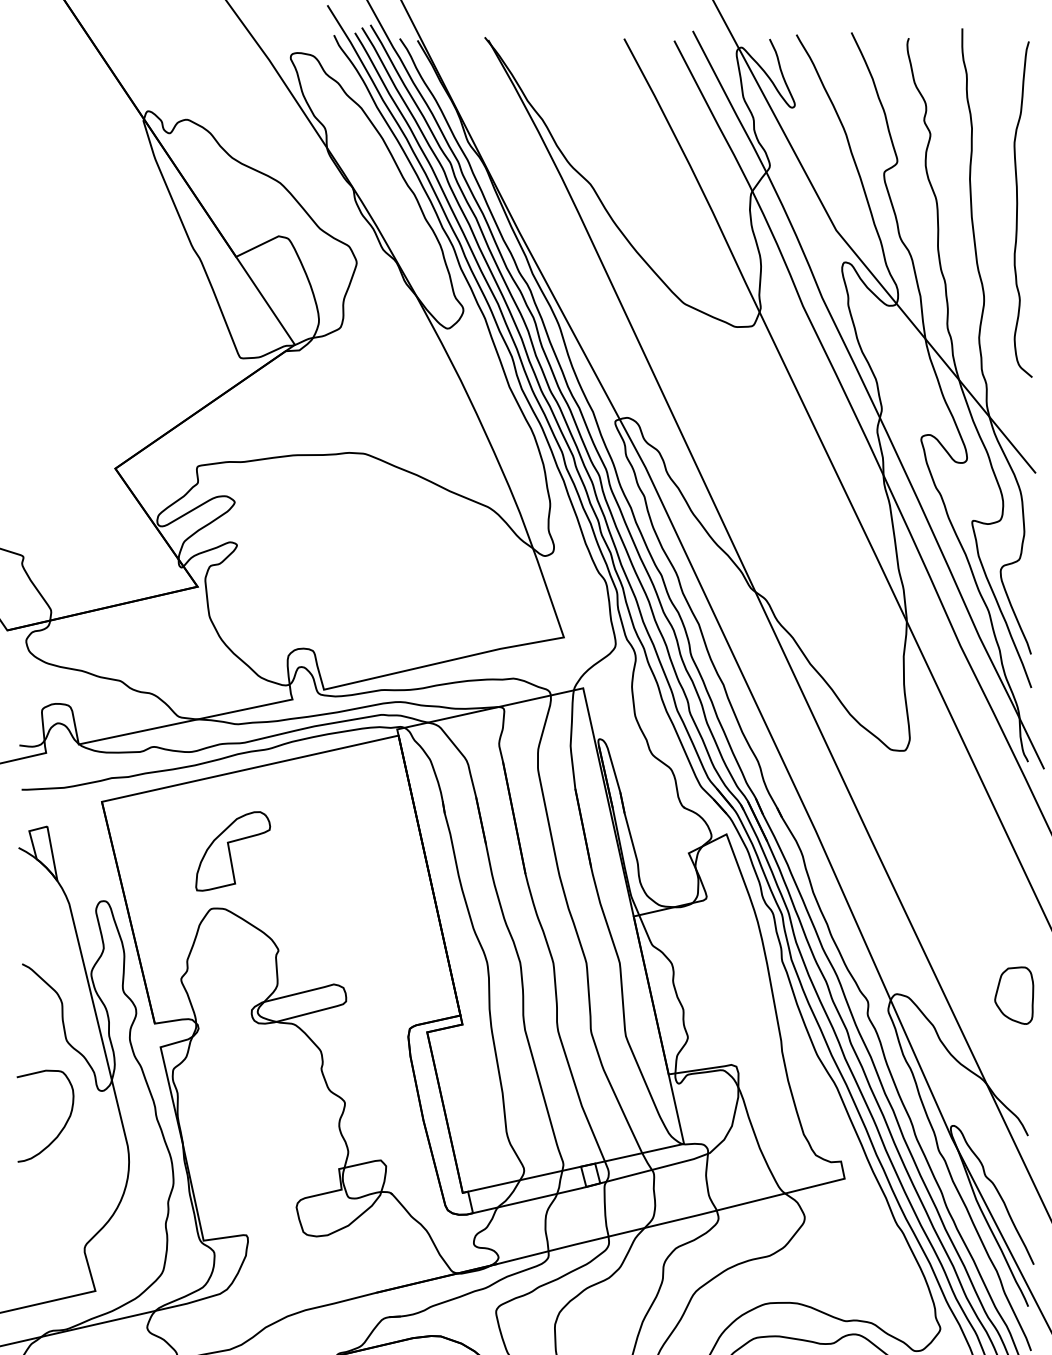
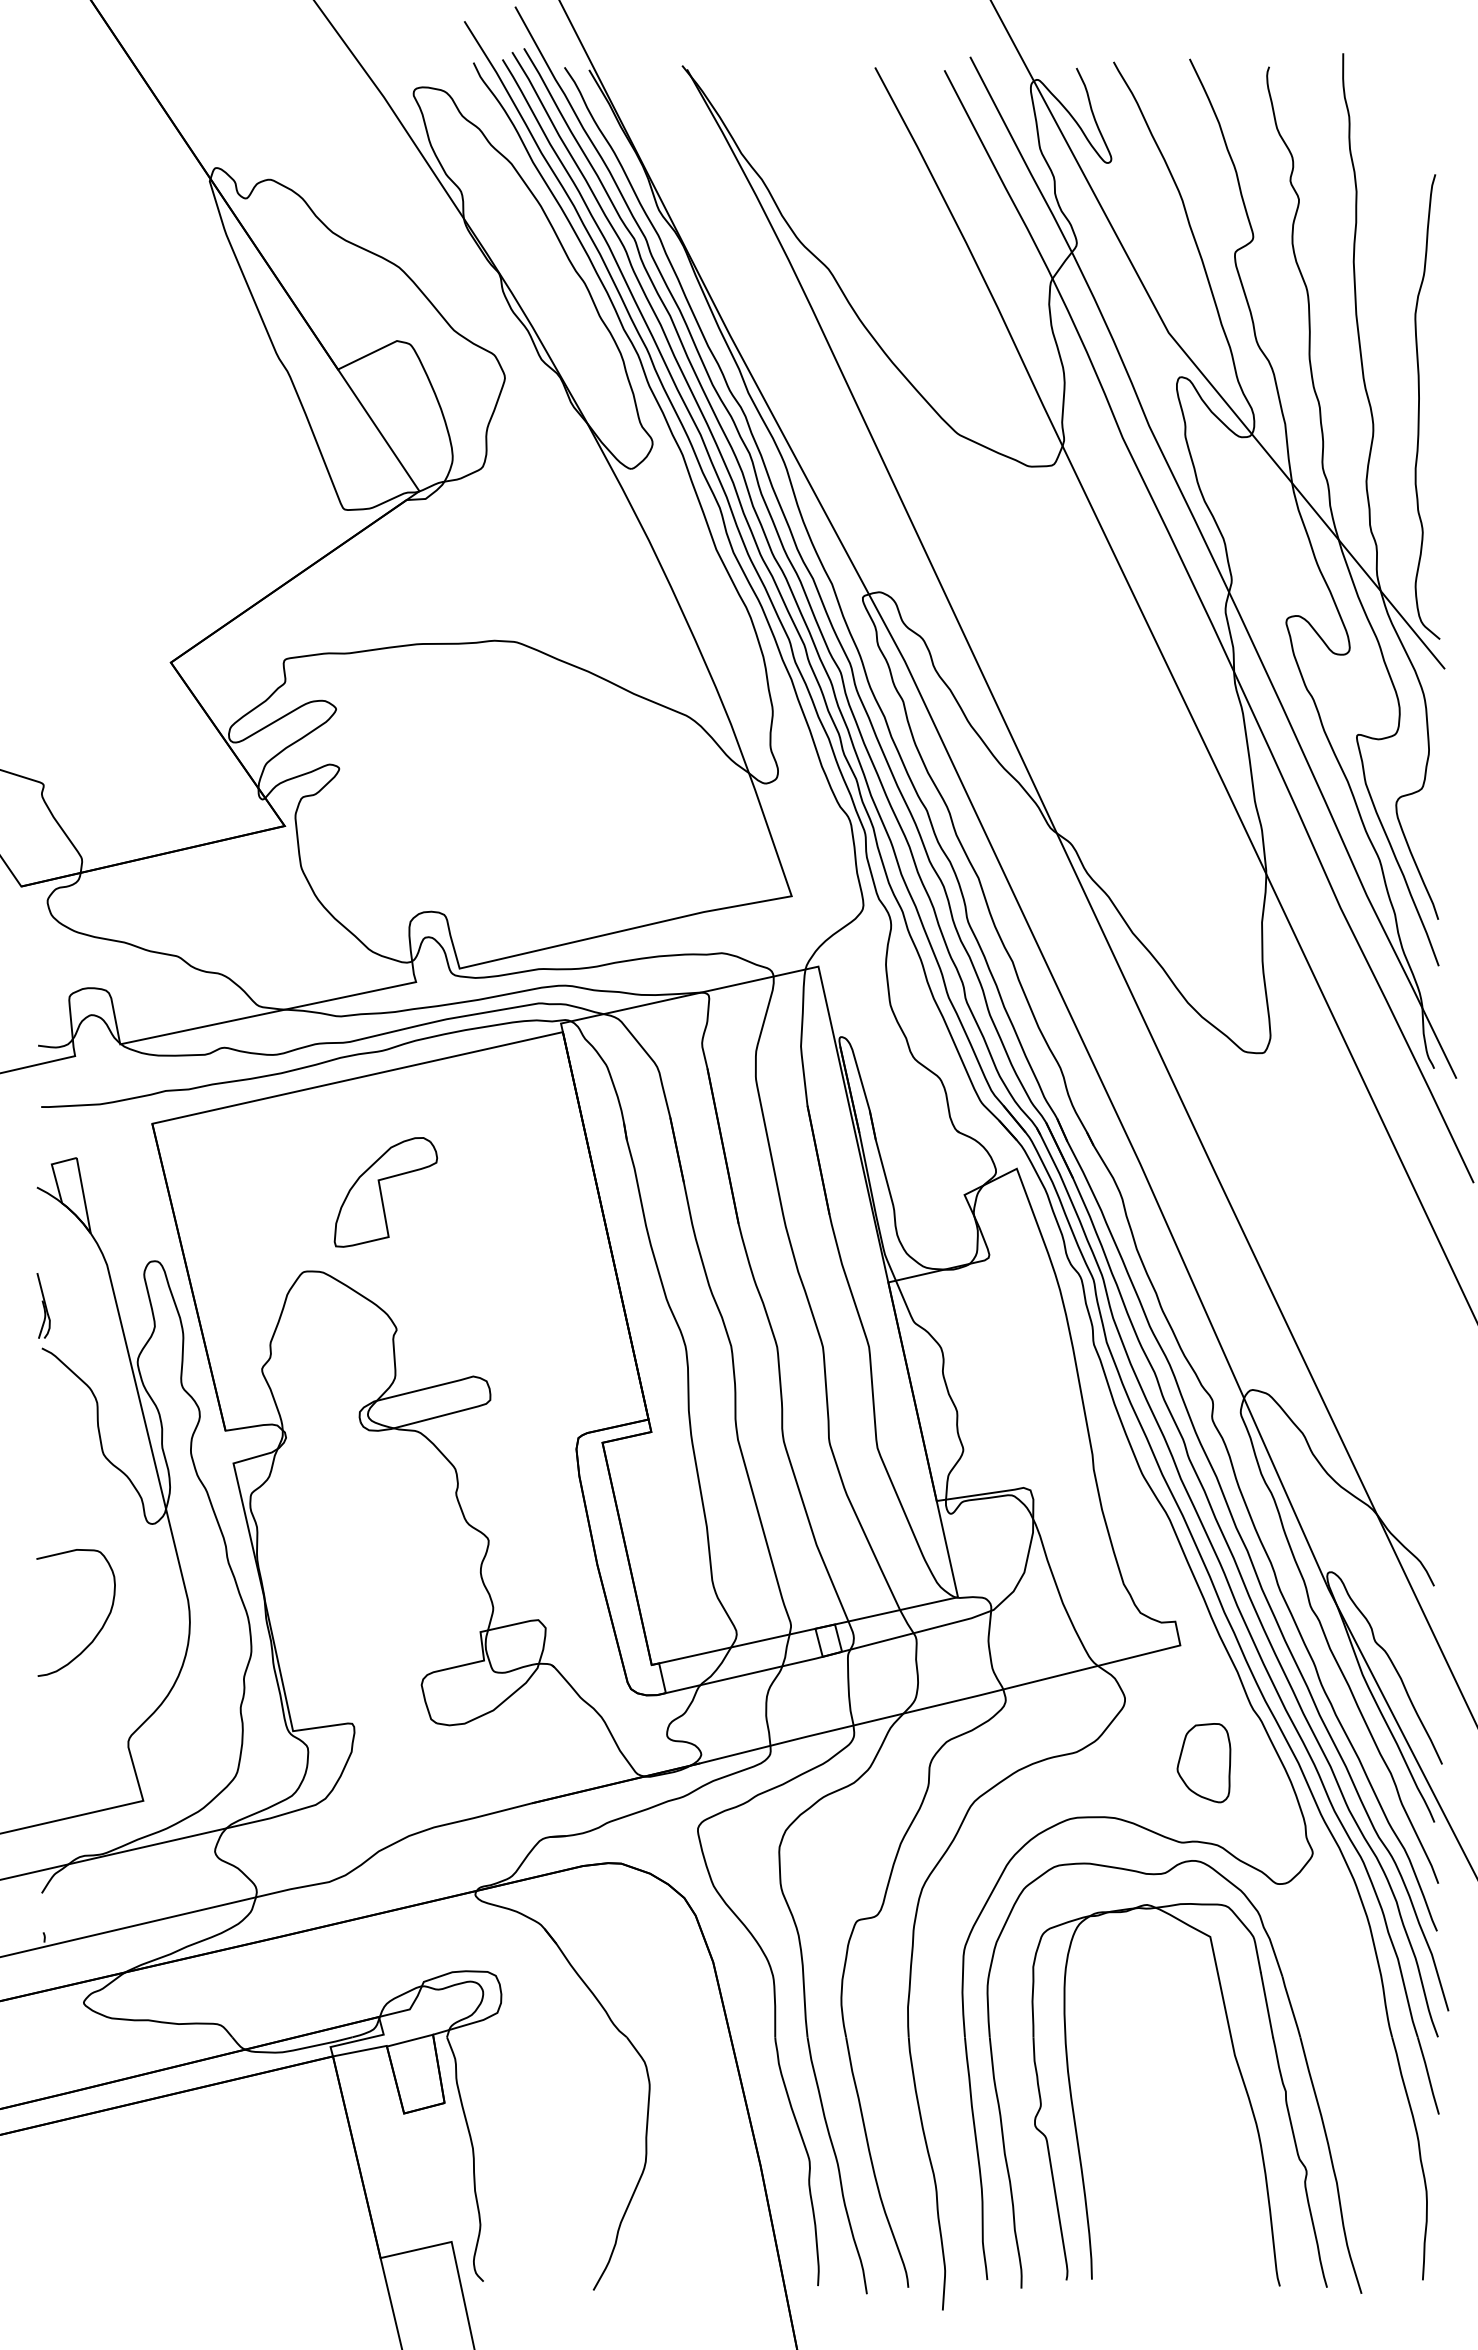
curve: (1017, 209) -> (1419, 406), moved
part: (232, 851) -> (385, 1192), moved
part: (23, 933) -> (43, 1305), added
part: (1013, 995) -> (1203, 1763), moved
curve: (63, 1127) -> (100, 1628), moved

